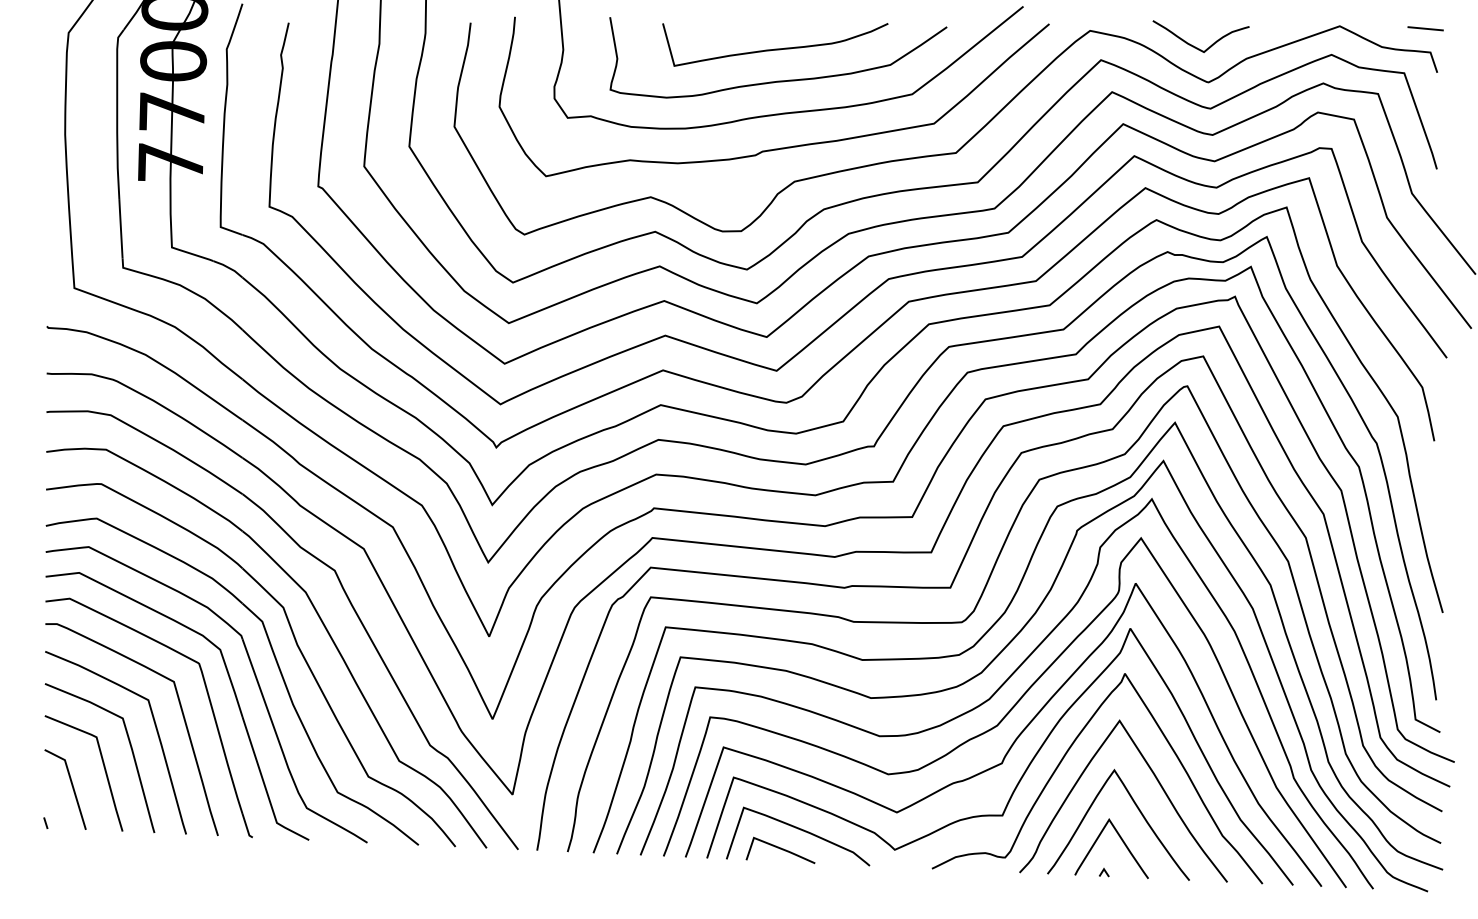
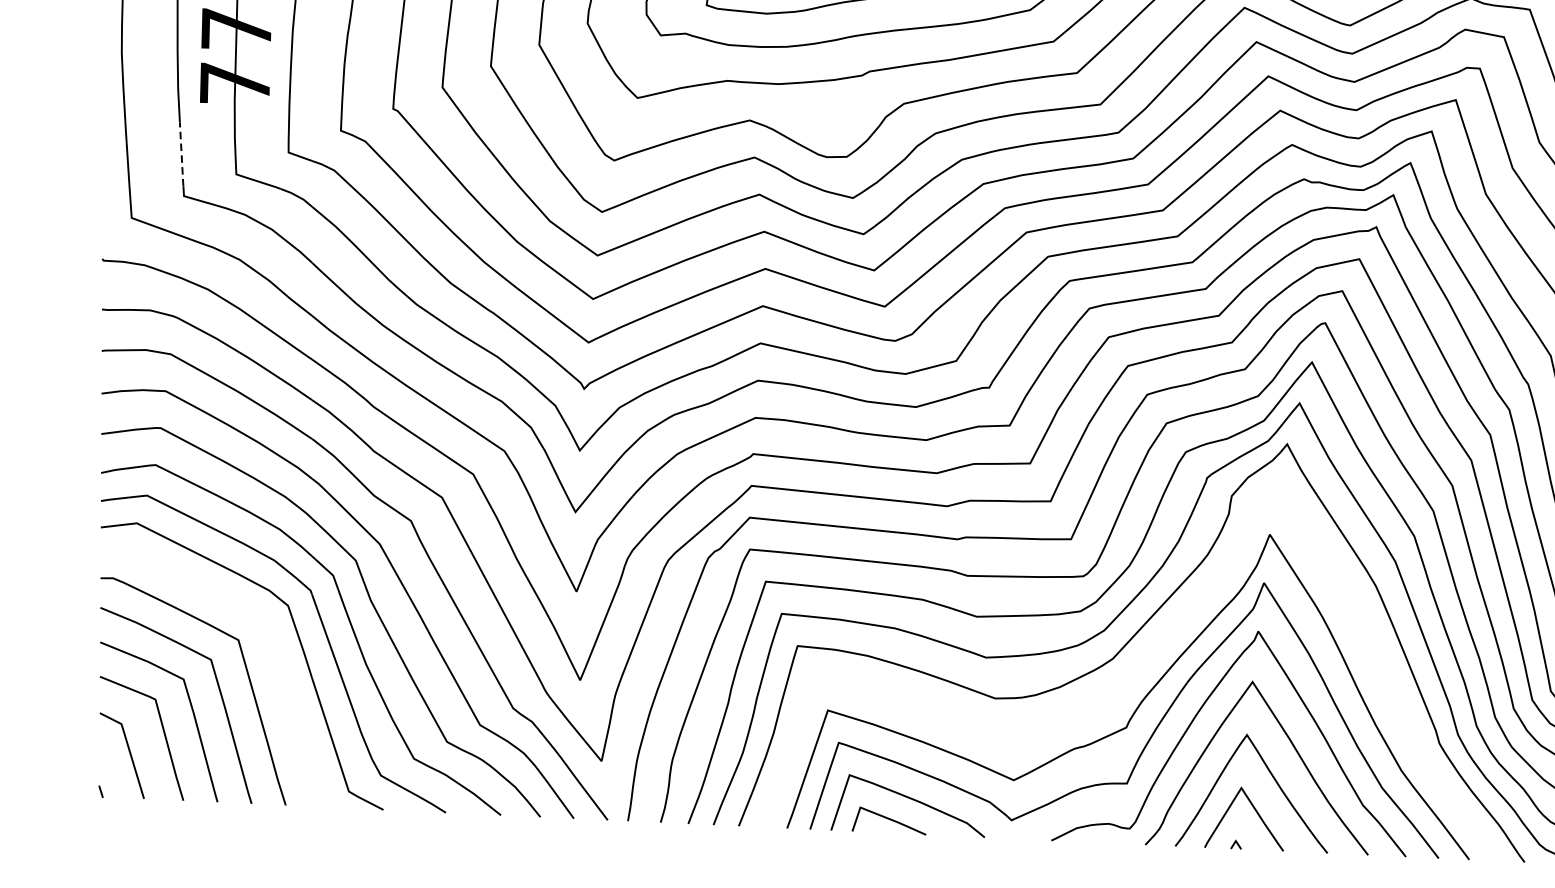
line: (120, 228) -> (181, 154), solid -> dashed
part: (209, 703) -> (276, 663), removed
curve: (1006, 713) -> (1131, 674), removed

